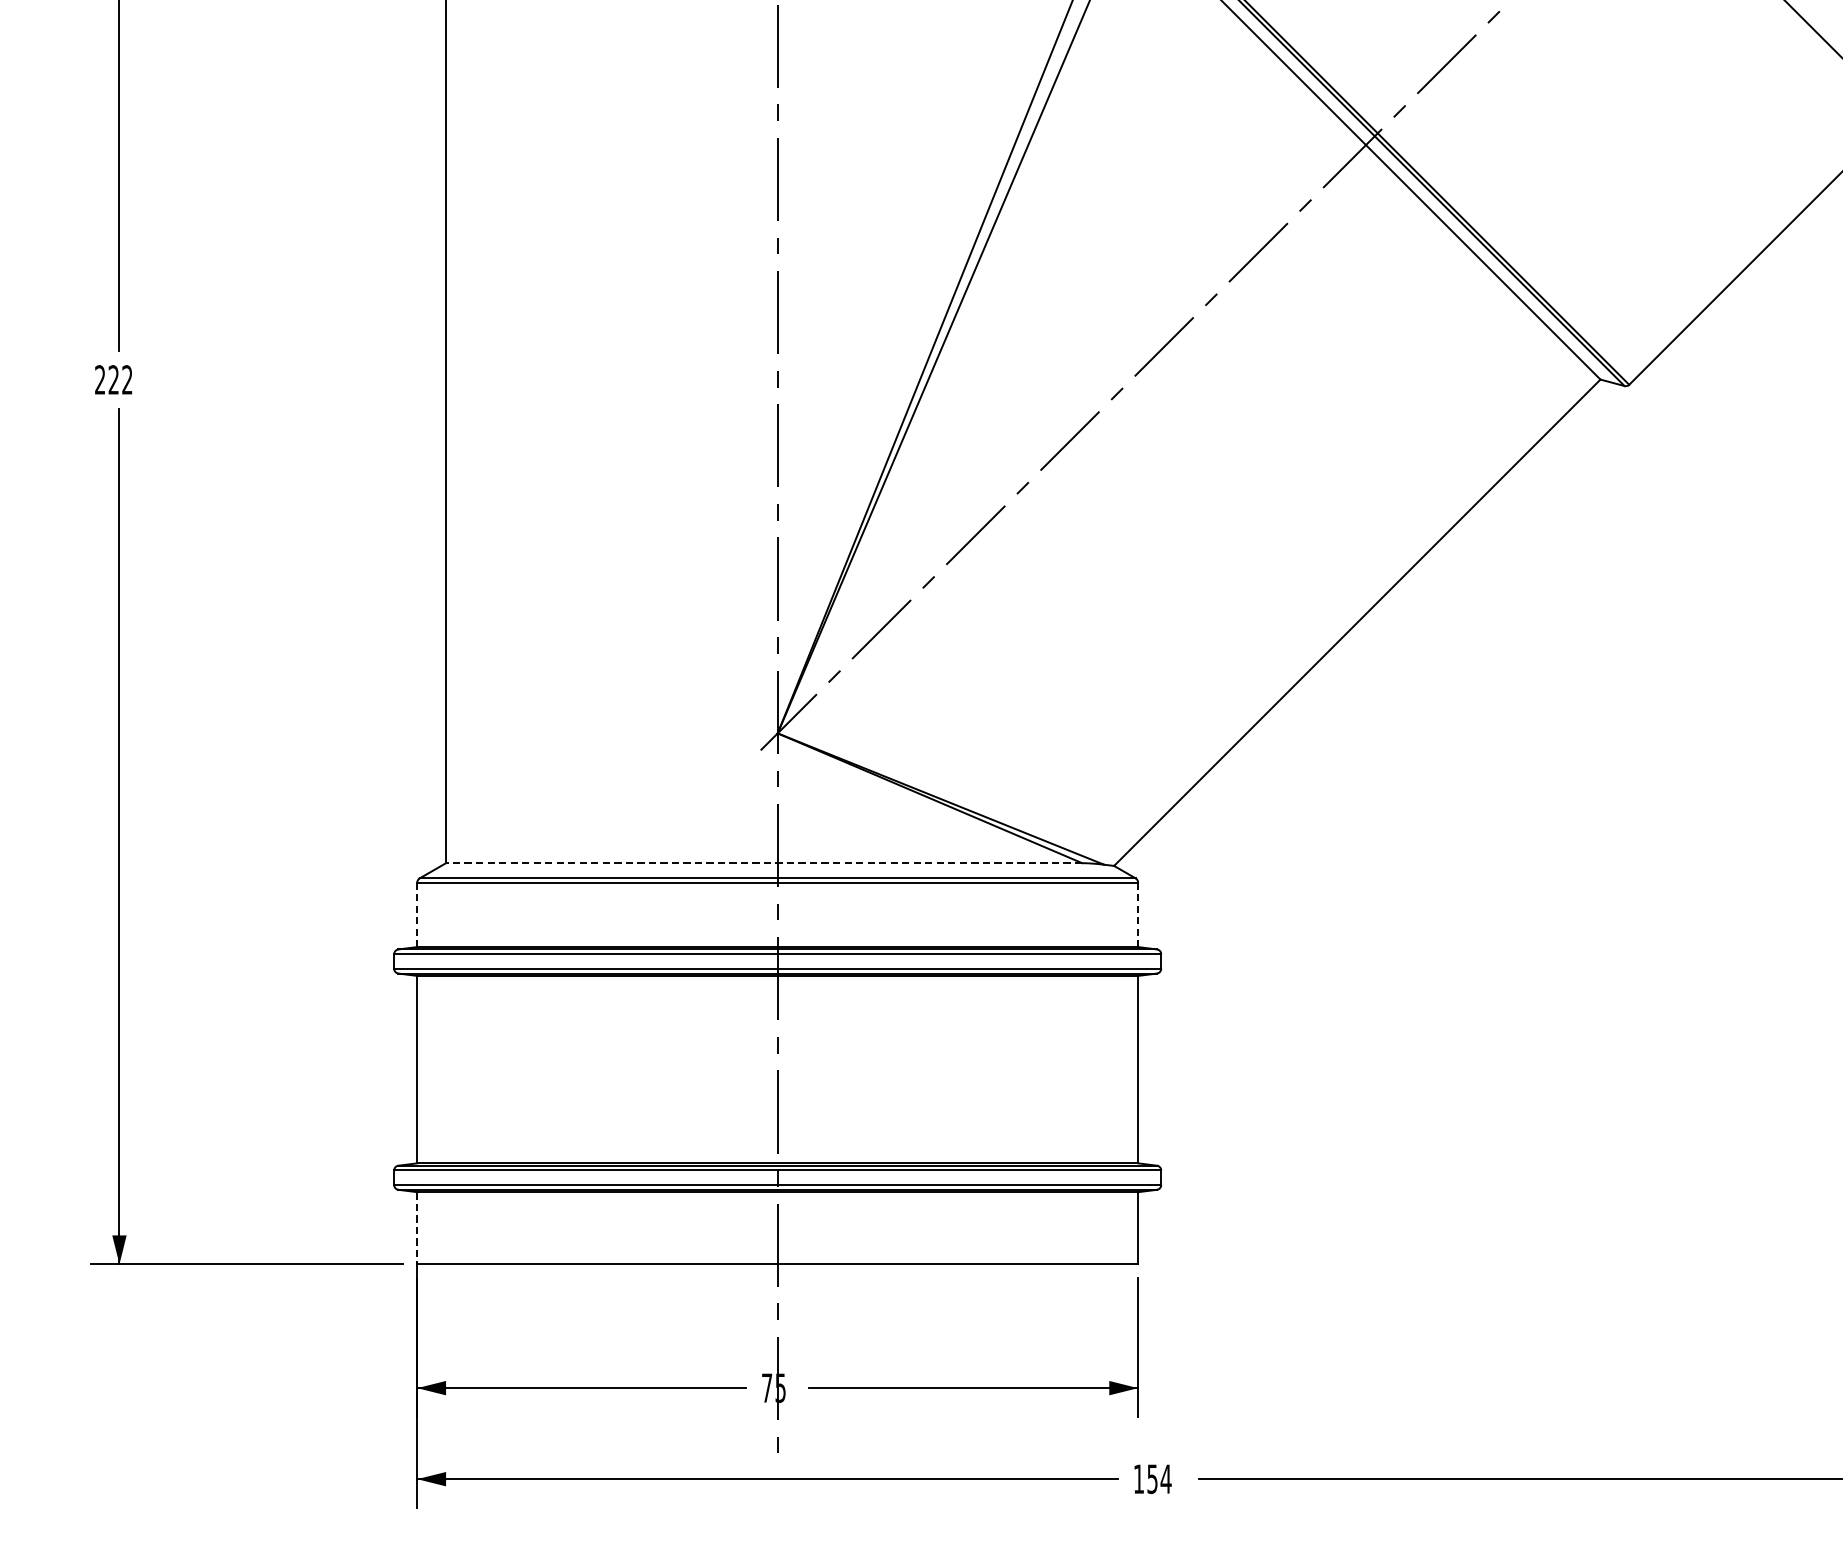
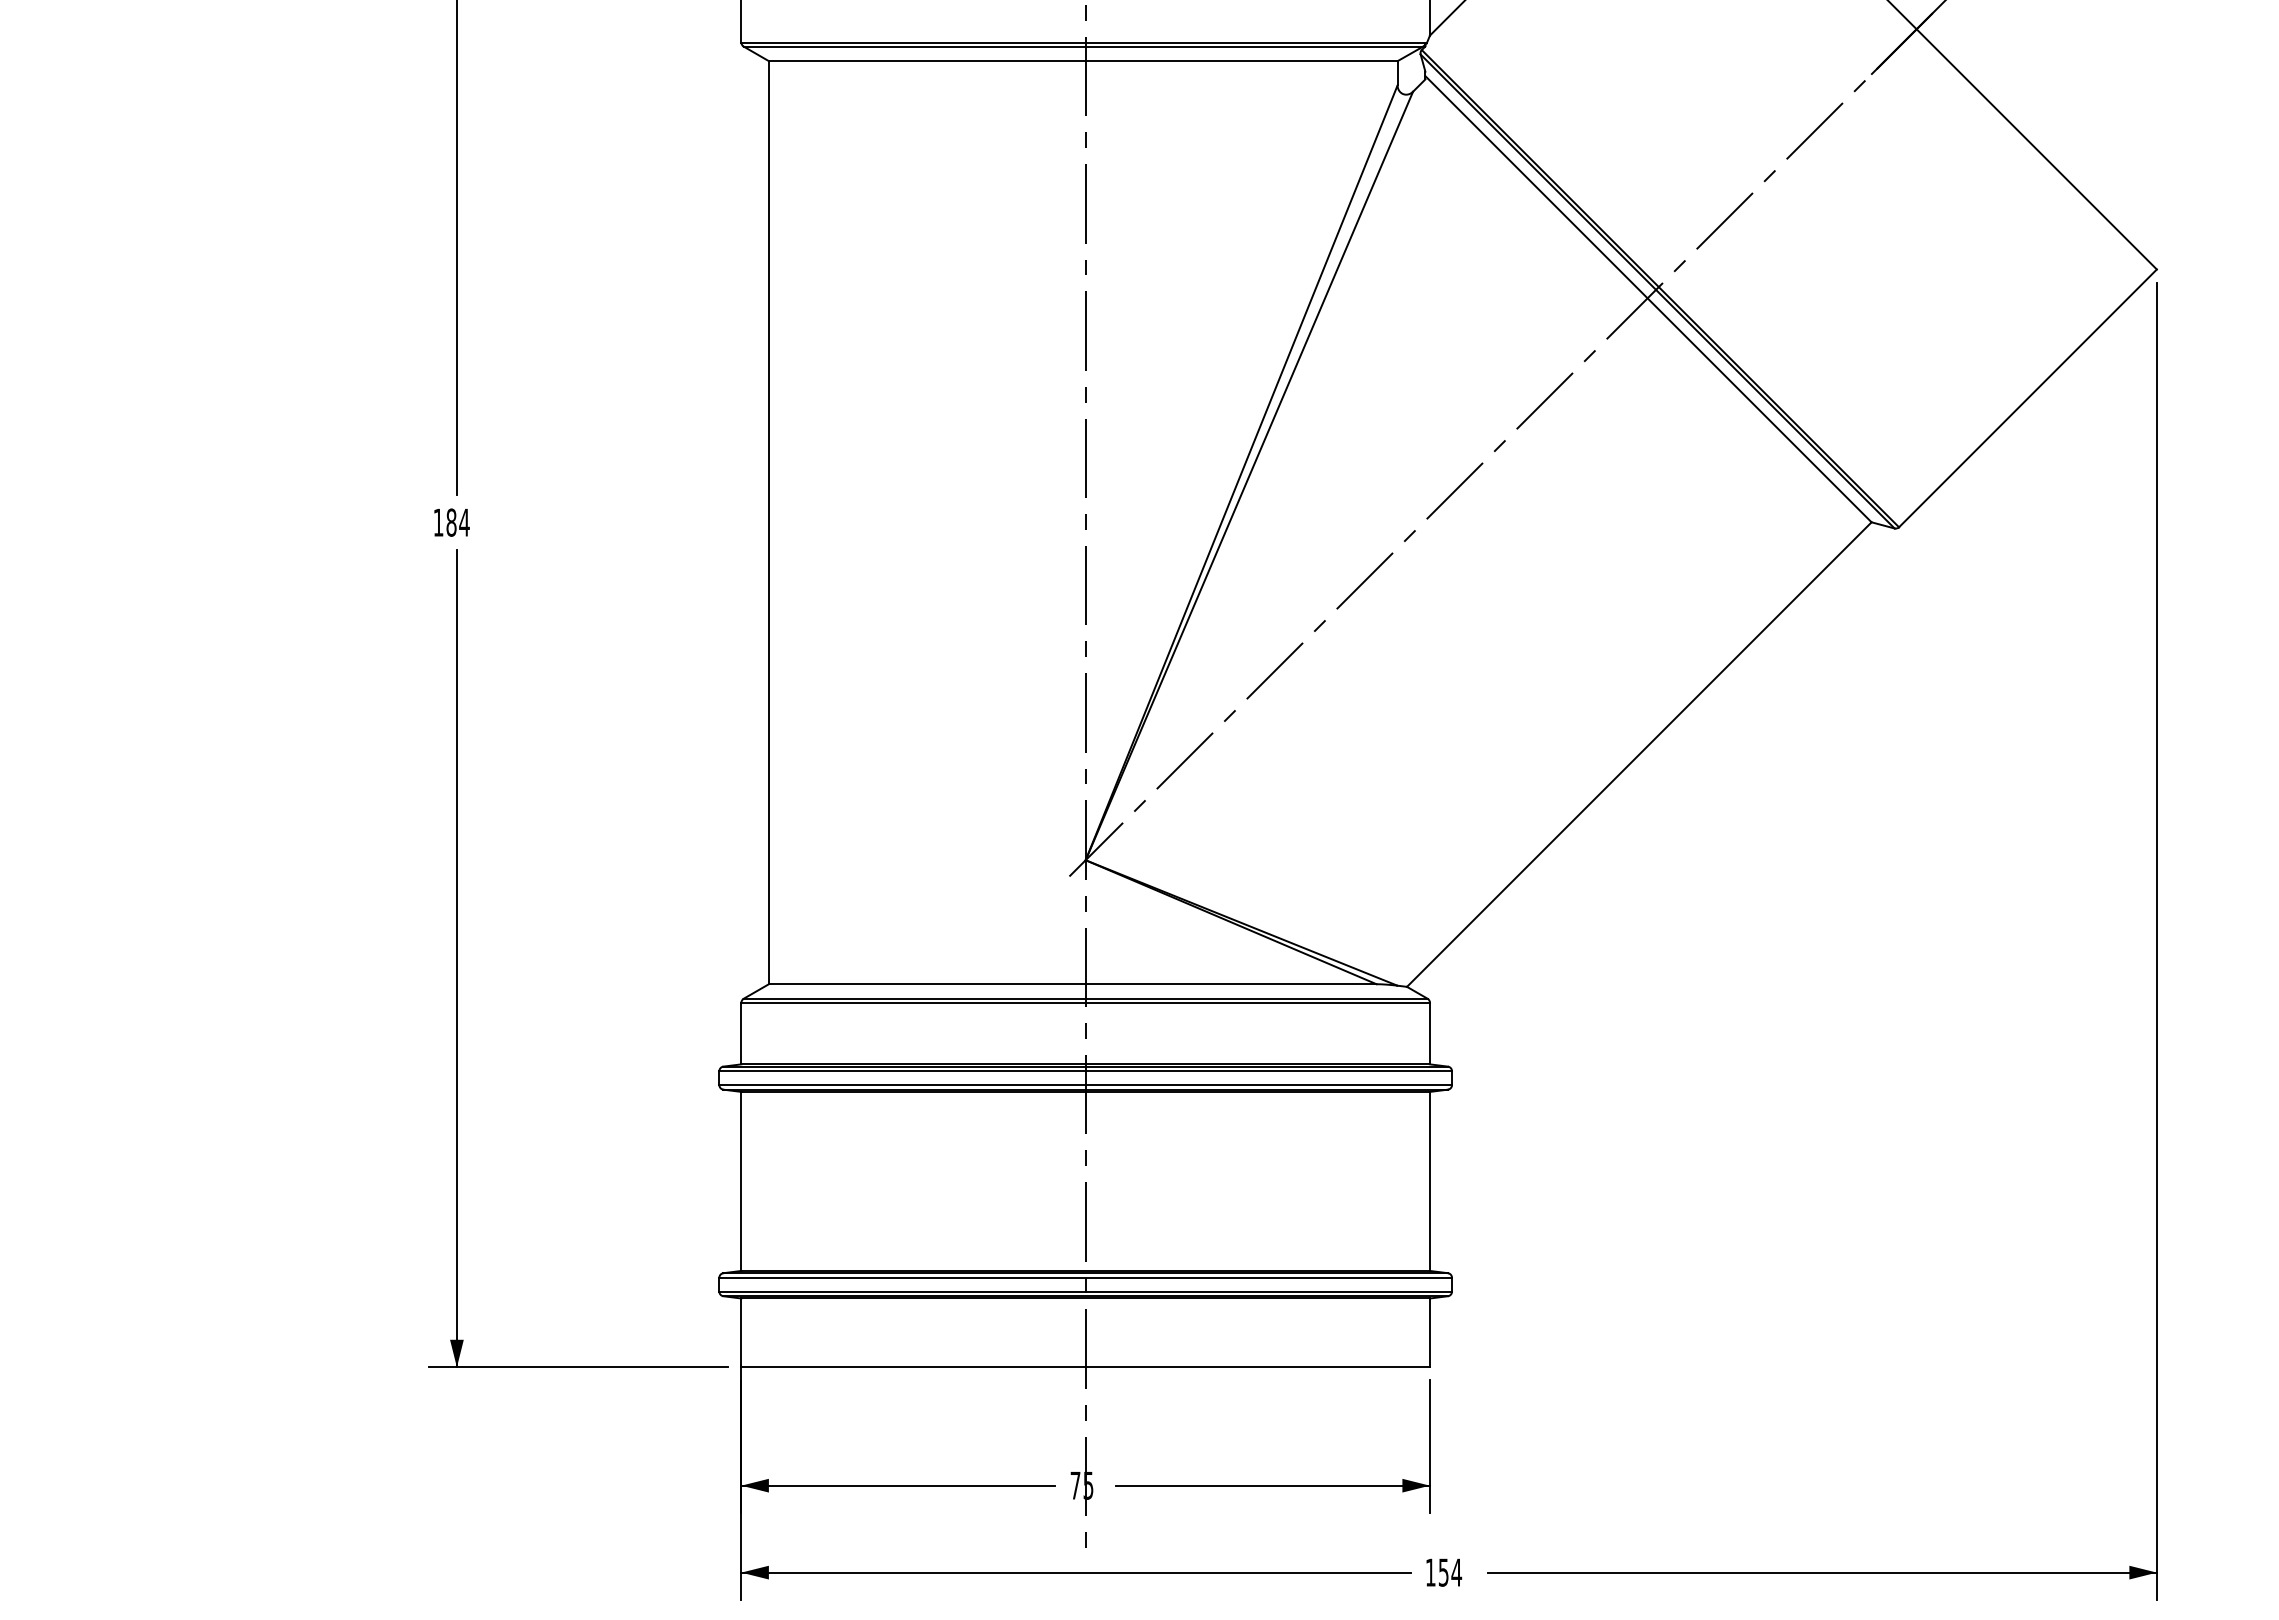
text: (113, 379) -> (451, 522), 222 -> 184
line: (763, 863) -> (1072, 984), dashed -> solid
line: (417, 914) -> (741, 1033), dashed -> solid
line: (1137, 914) -> (1429, 1033), dashed -> solid
line: (417, 1228) -> (741, 1333), dashed -> solid

